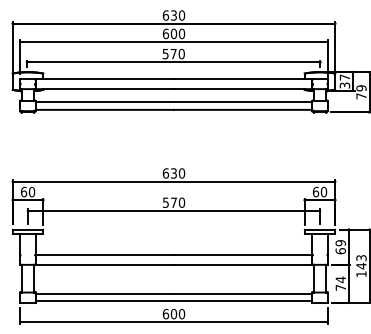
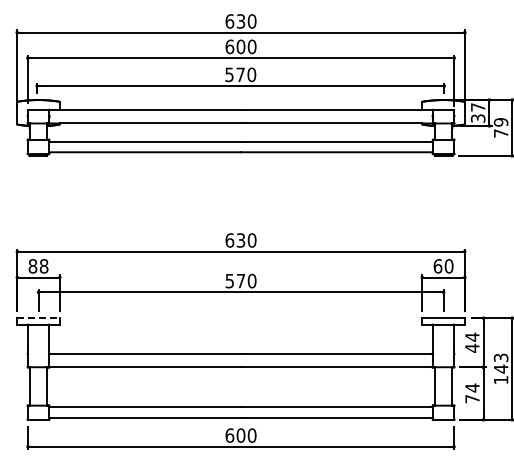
text: (27, 192) -> (38, 266), 60 -> 88
line: (28, 229) -> (39, 318), solid -> dashed
text: (340, 247) -> (472, 342), 69 -> 44

